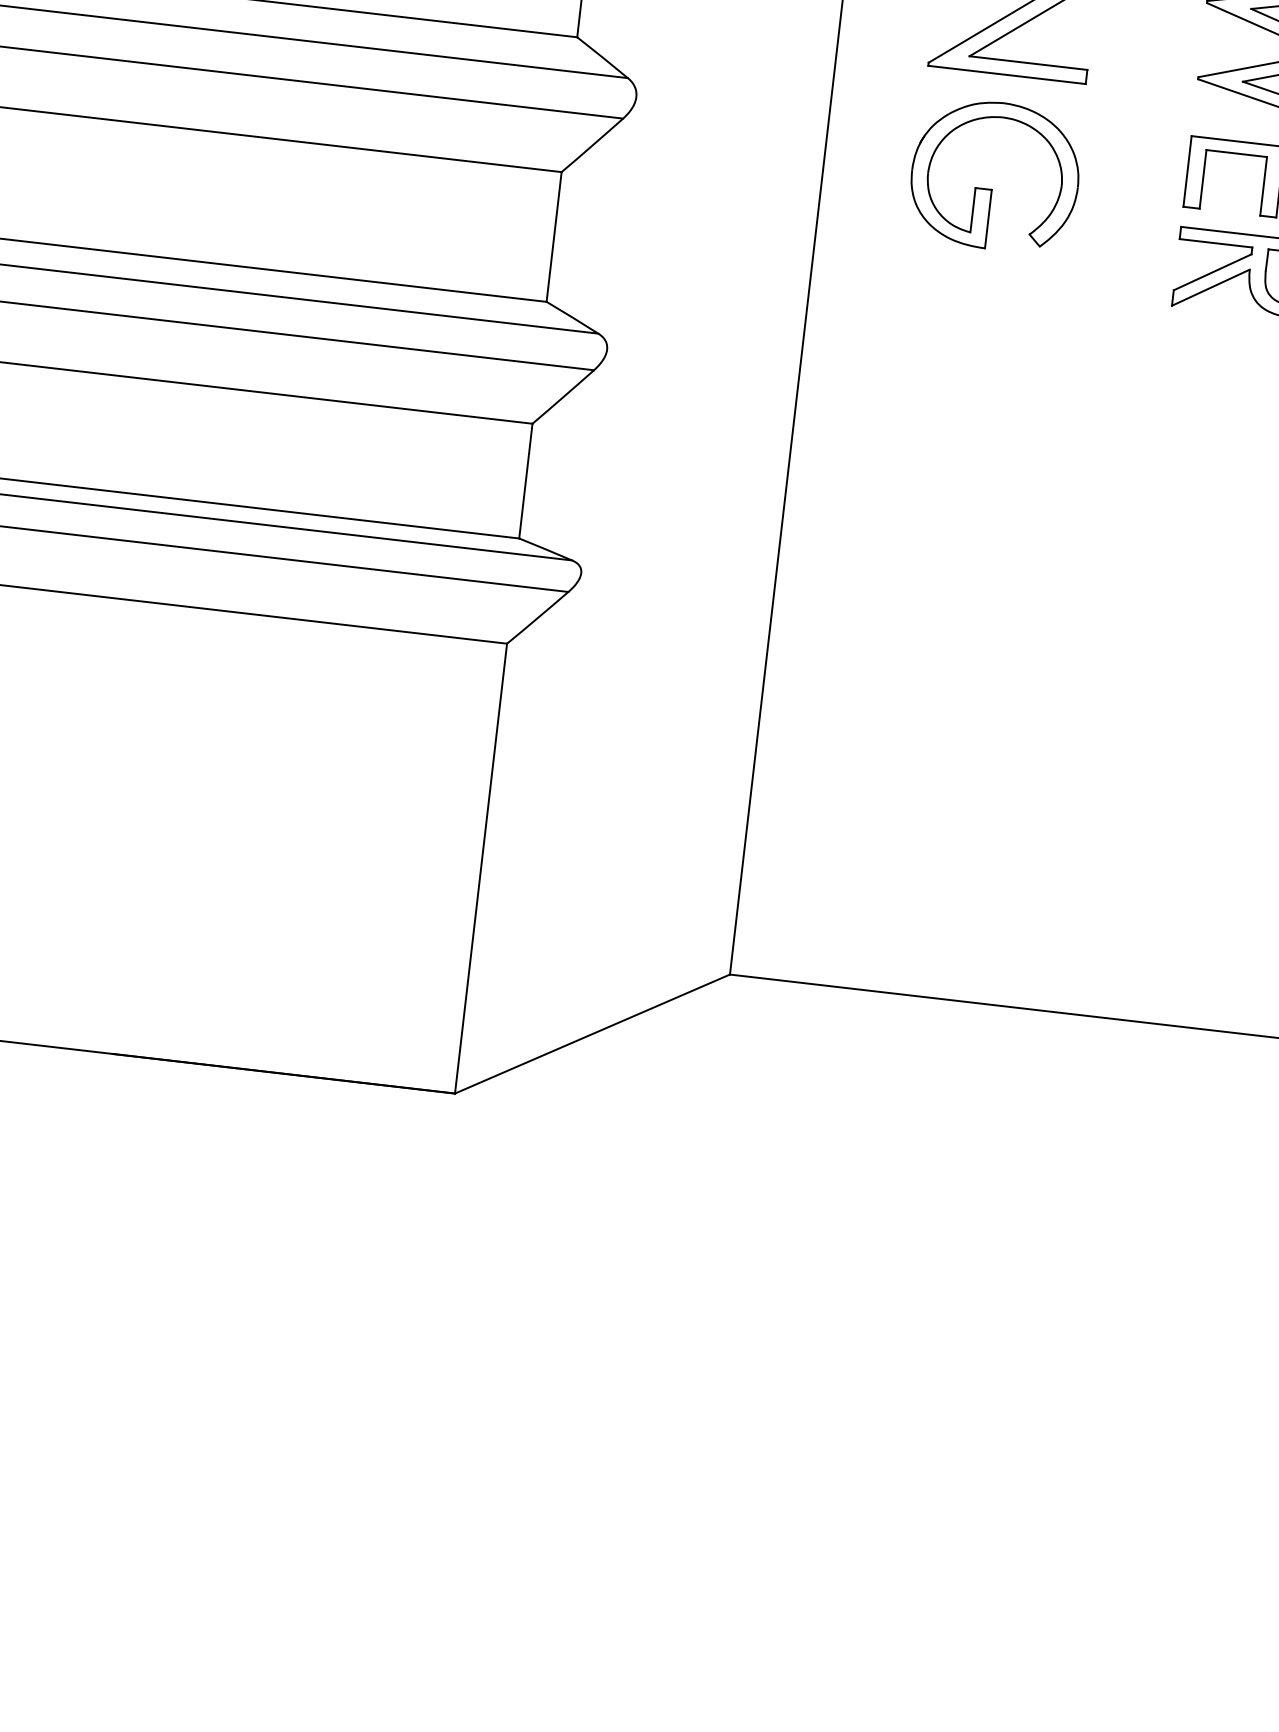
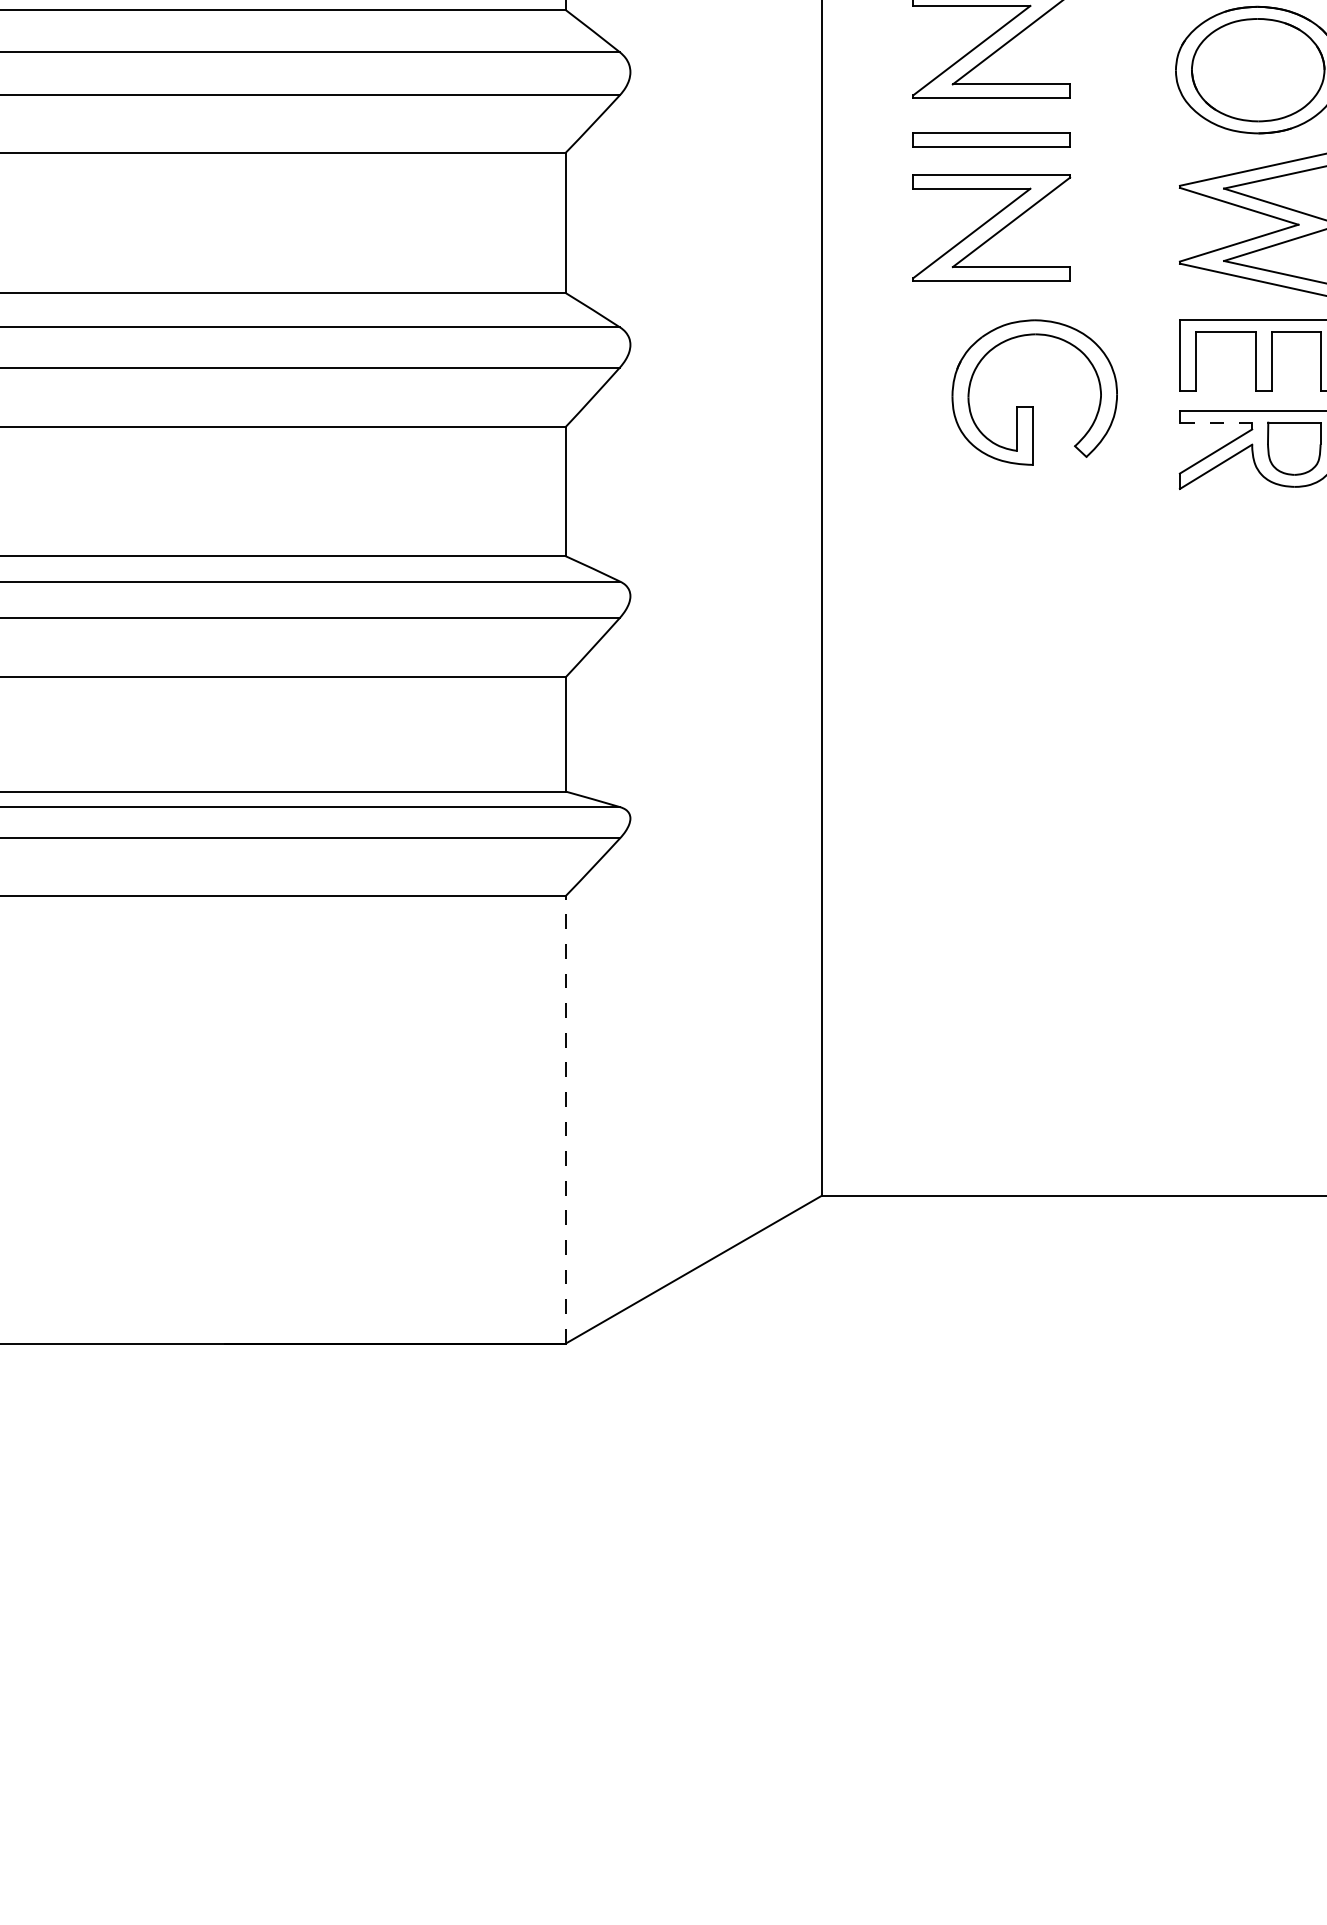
part: (992, 189) -> (1033, 406), moved
line: (1216, 243) -> (1216, 422), solid -> dashed
line: (480, 868) -> (565, 1119), solid -> dashed

